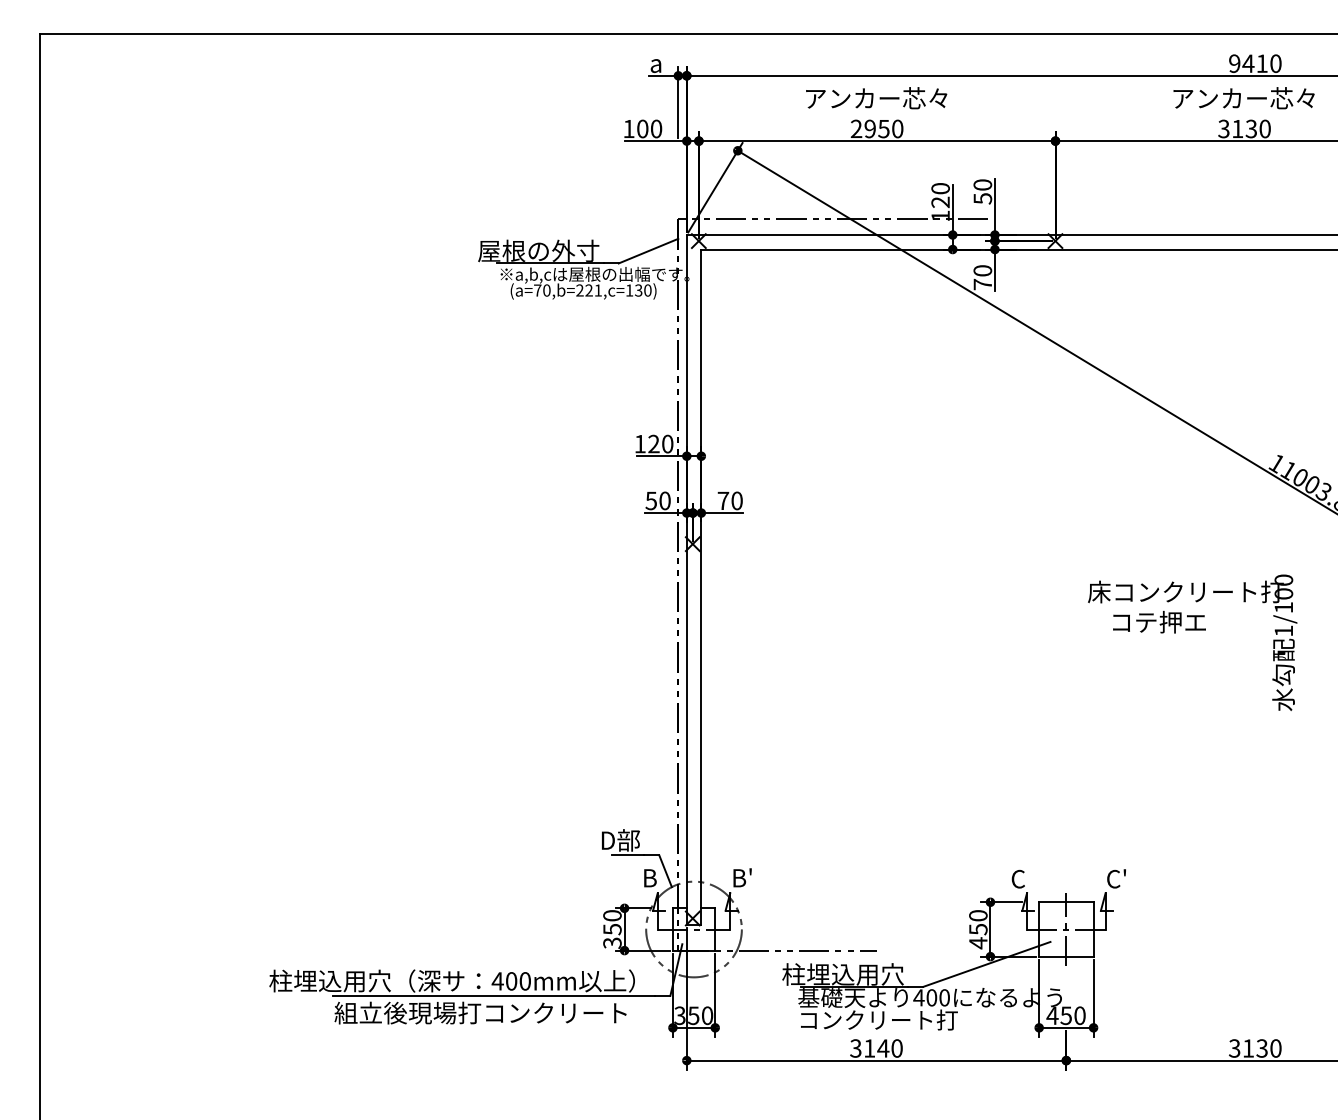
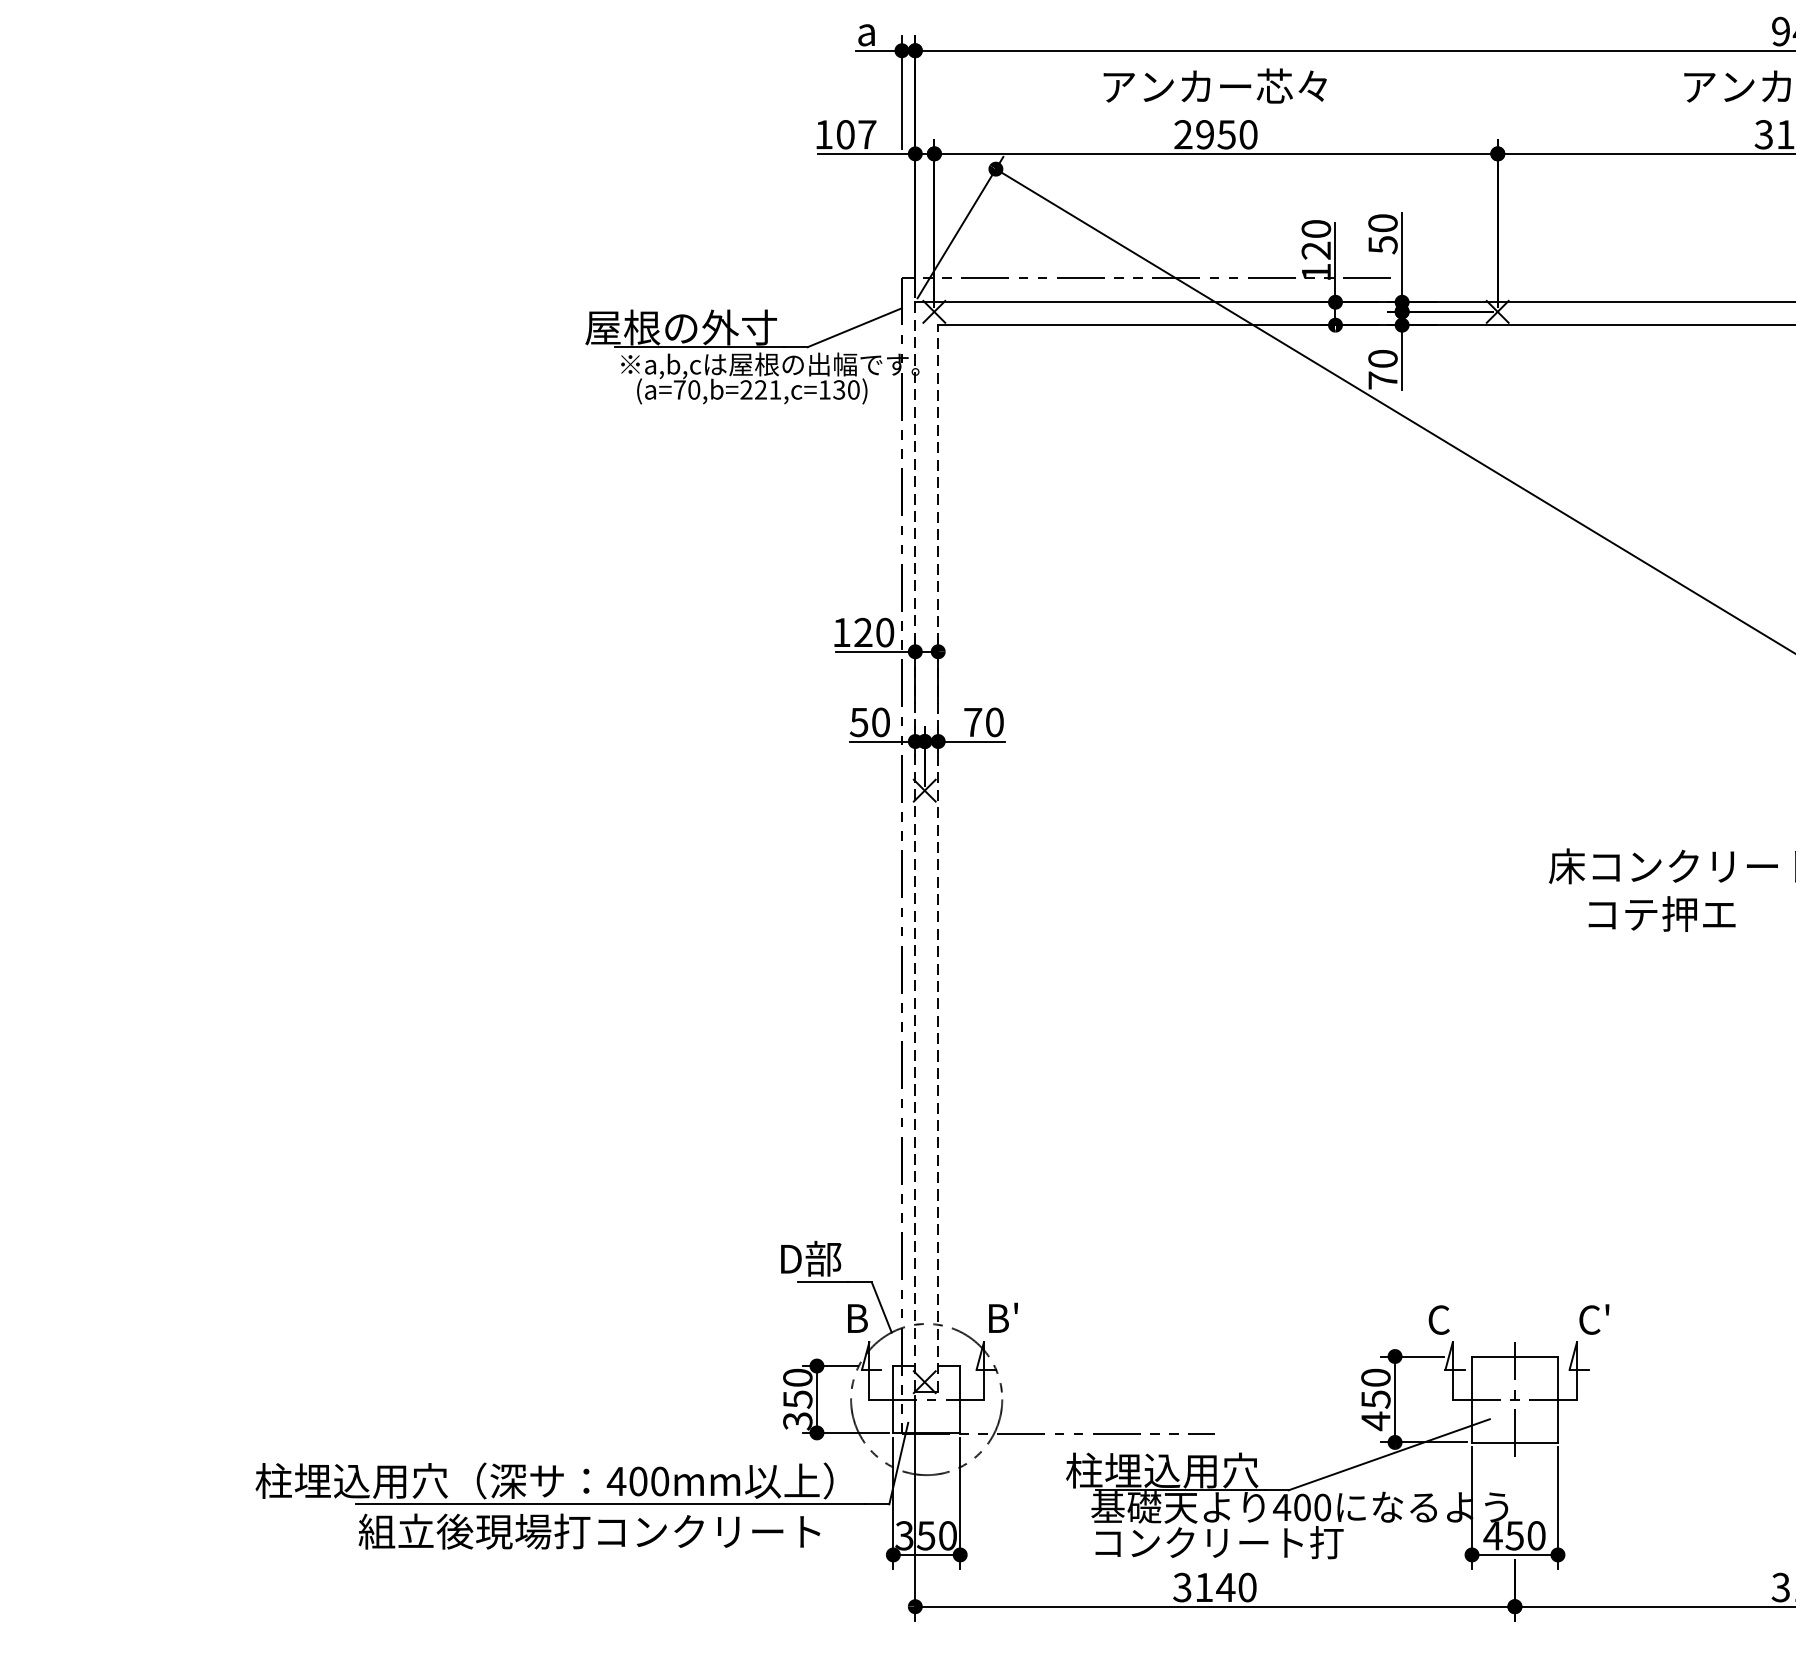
text: (656, 128) -> (867, 133), 100 -> 107
line: (686, 579) -> (914, 846), solid -> dashed
line: (701, 586) -> (938, 857), solid -> dashed

